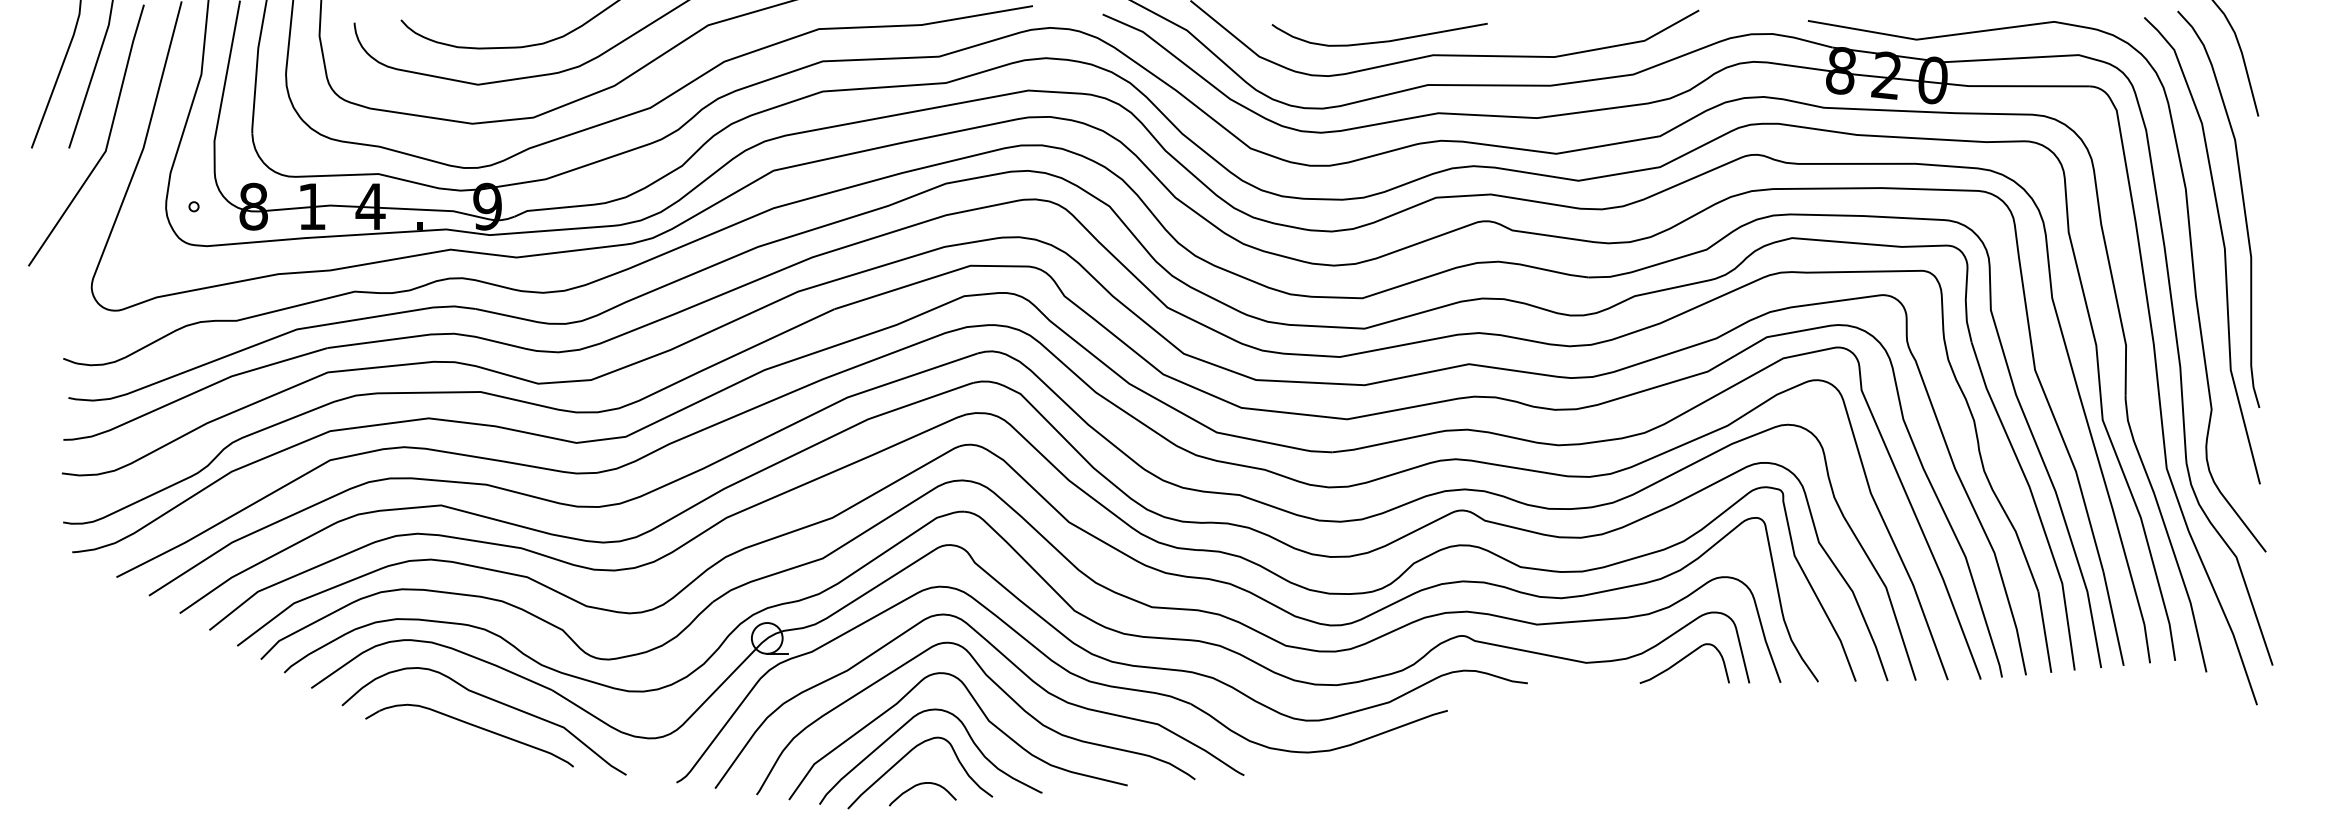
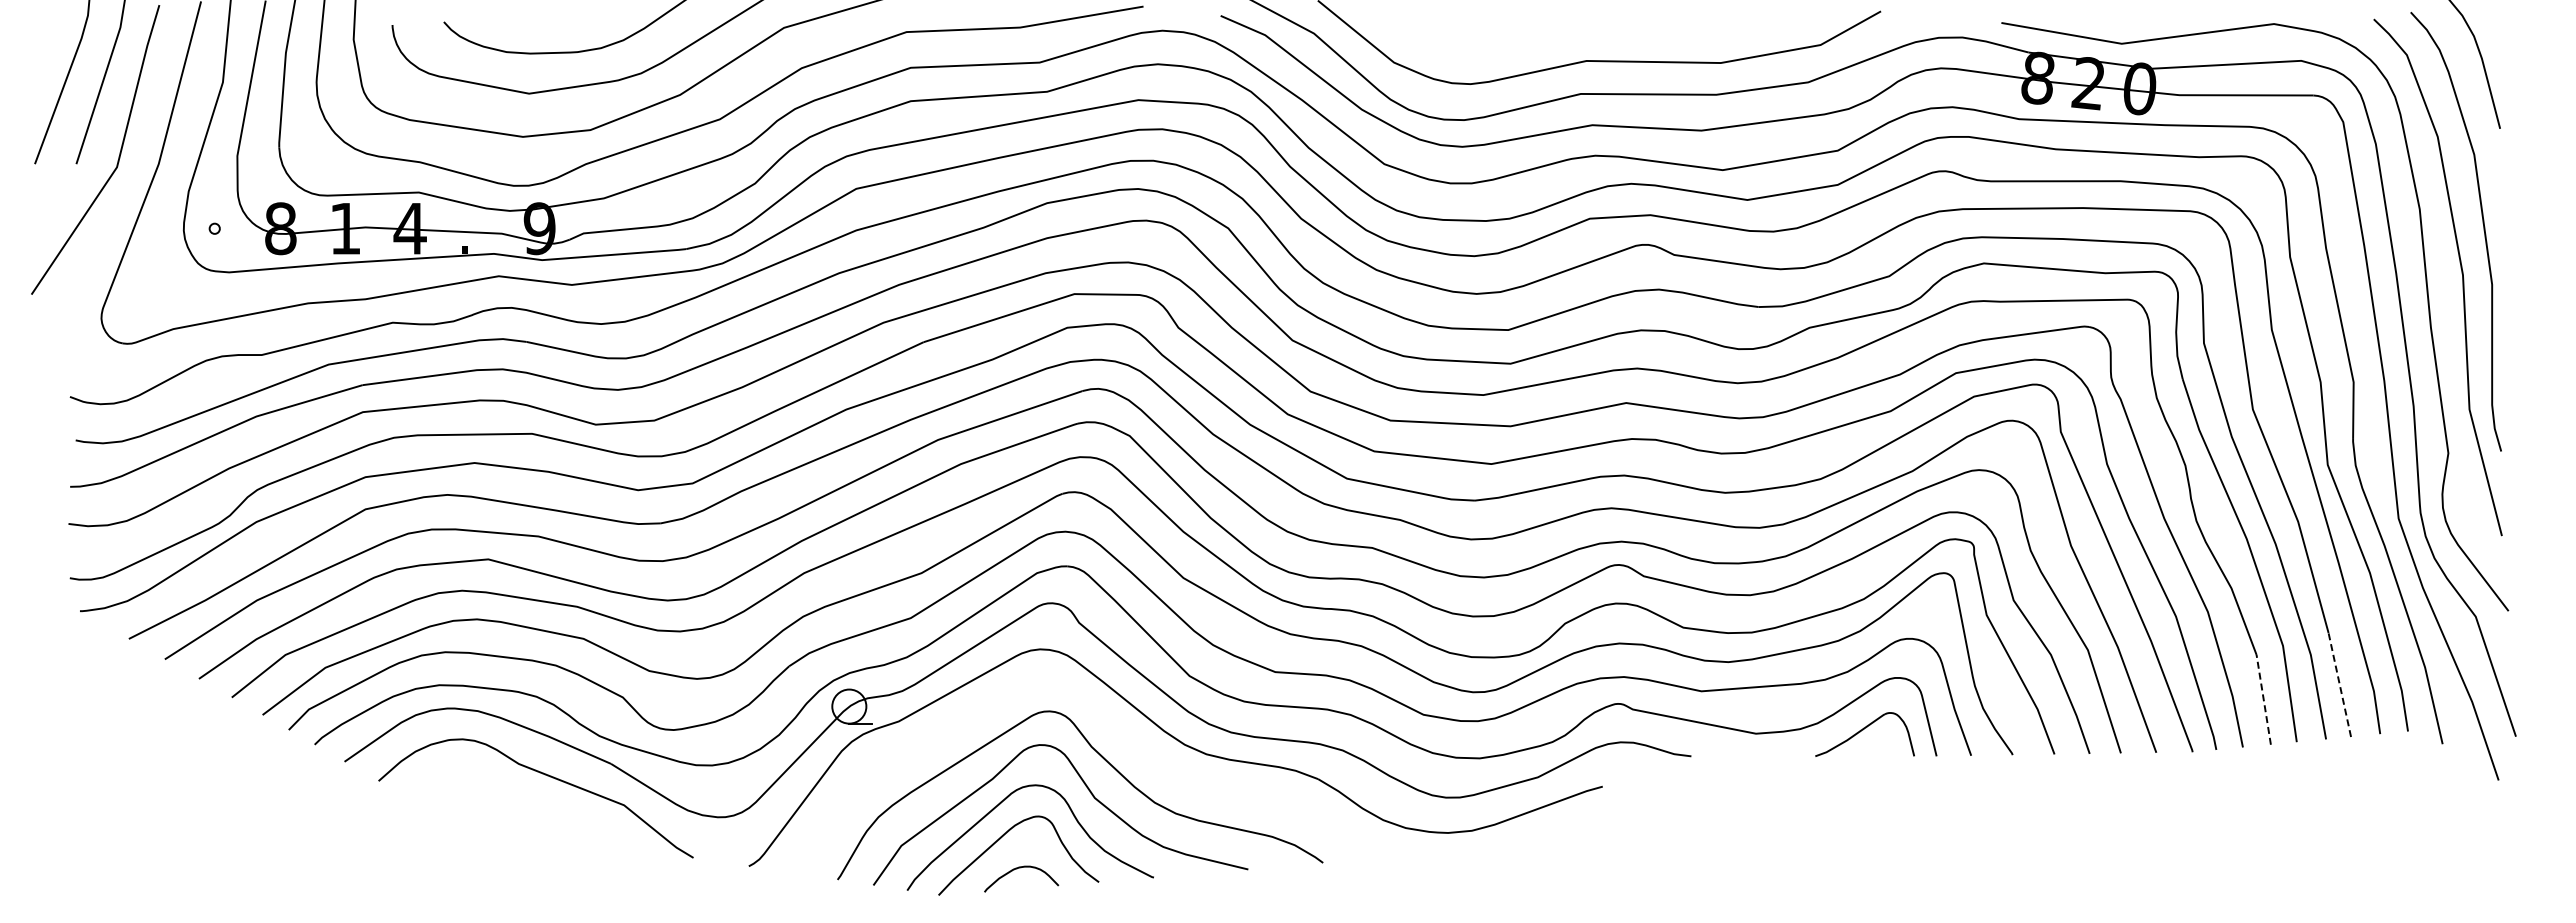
curve: (1378, 41) -> (1526, 45), removed
line: (2113, 618) -> (2339, 684), solid -> dashed
line: (2044, 631) -> (2263, 699), solid -> dashed
curve: (1011, 663) -> (1119, 734), removed
part: (472, 725) -> (522, 803), removed

